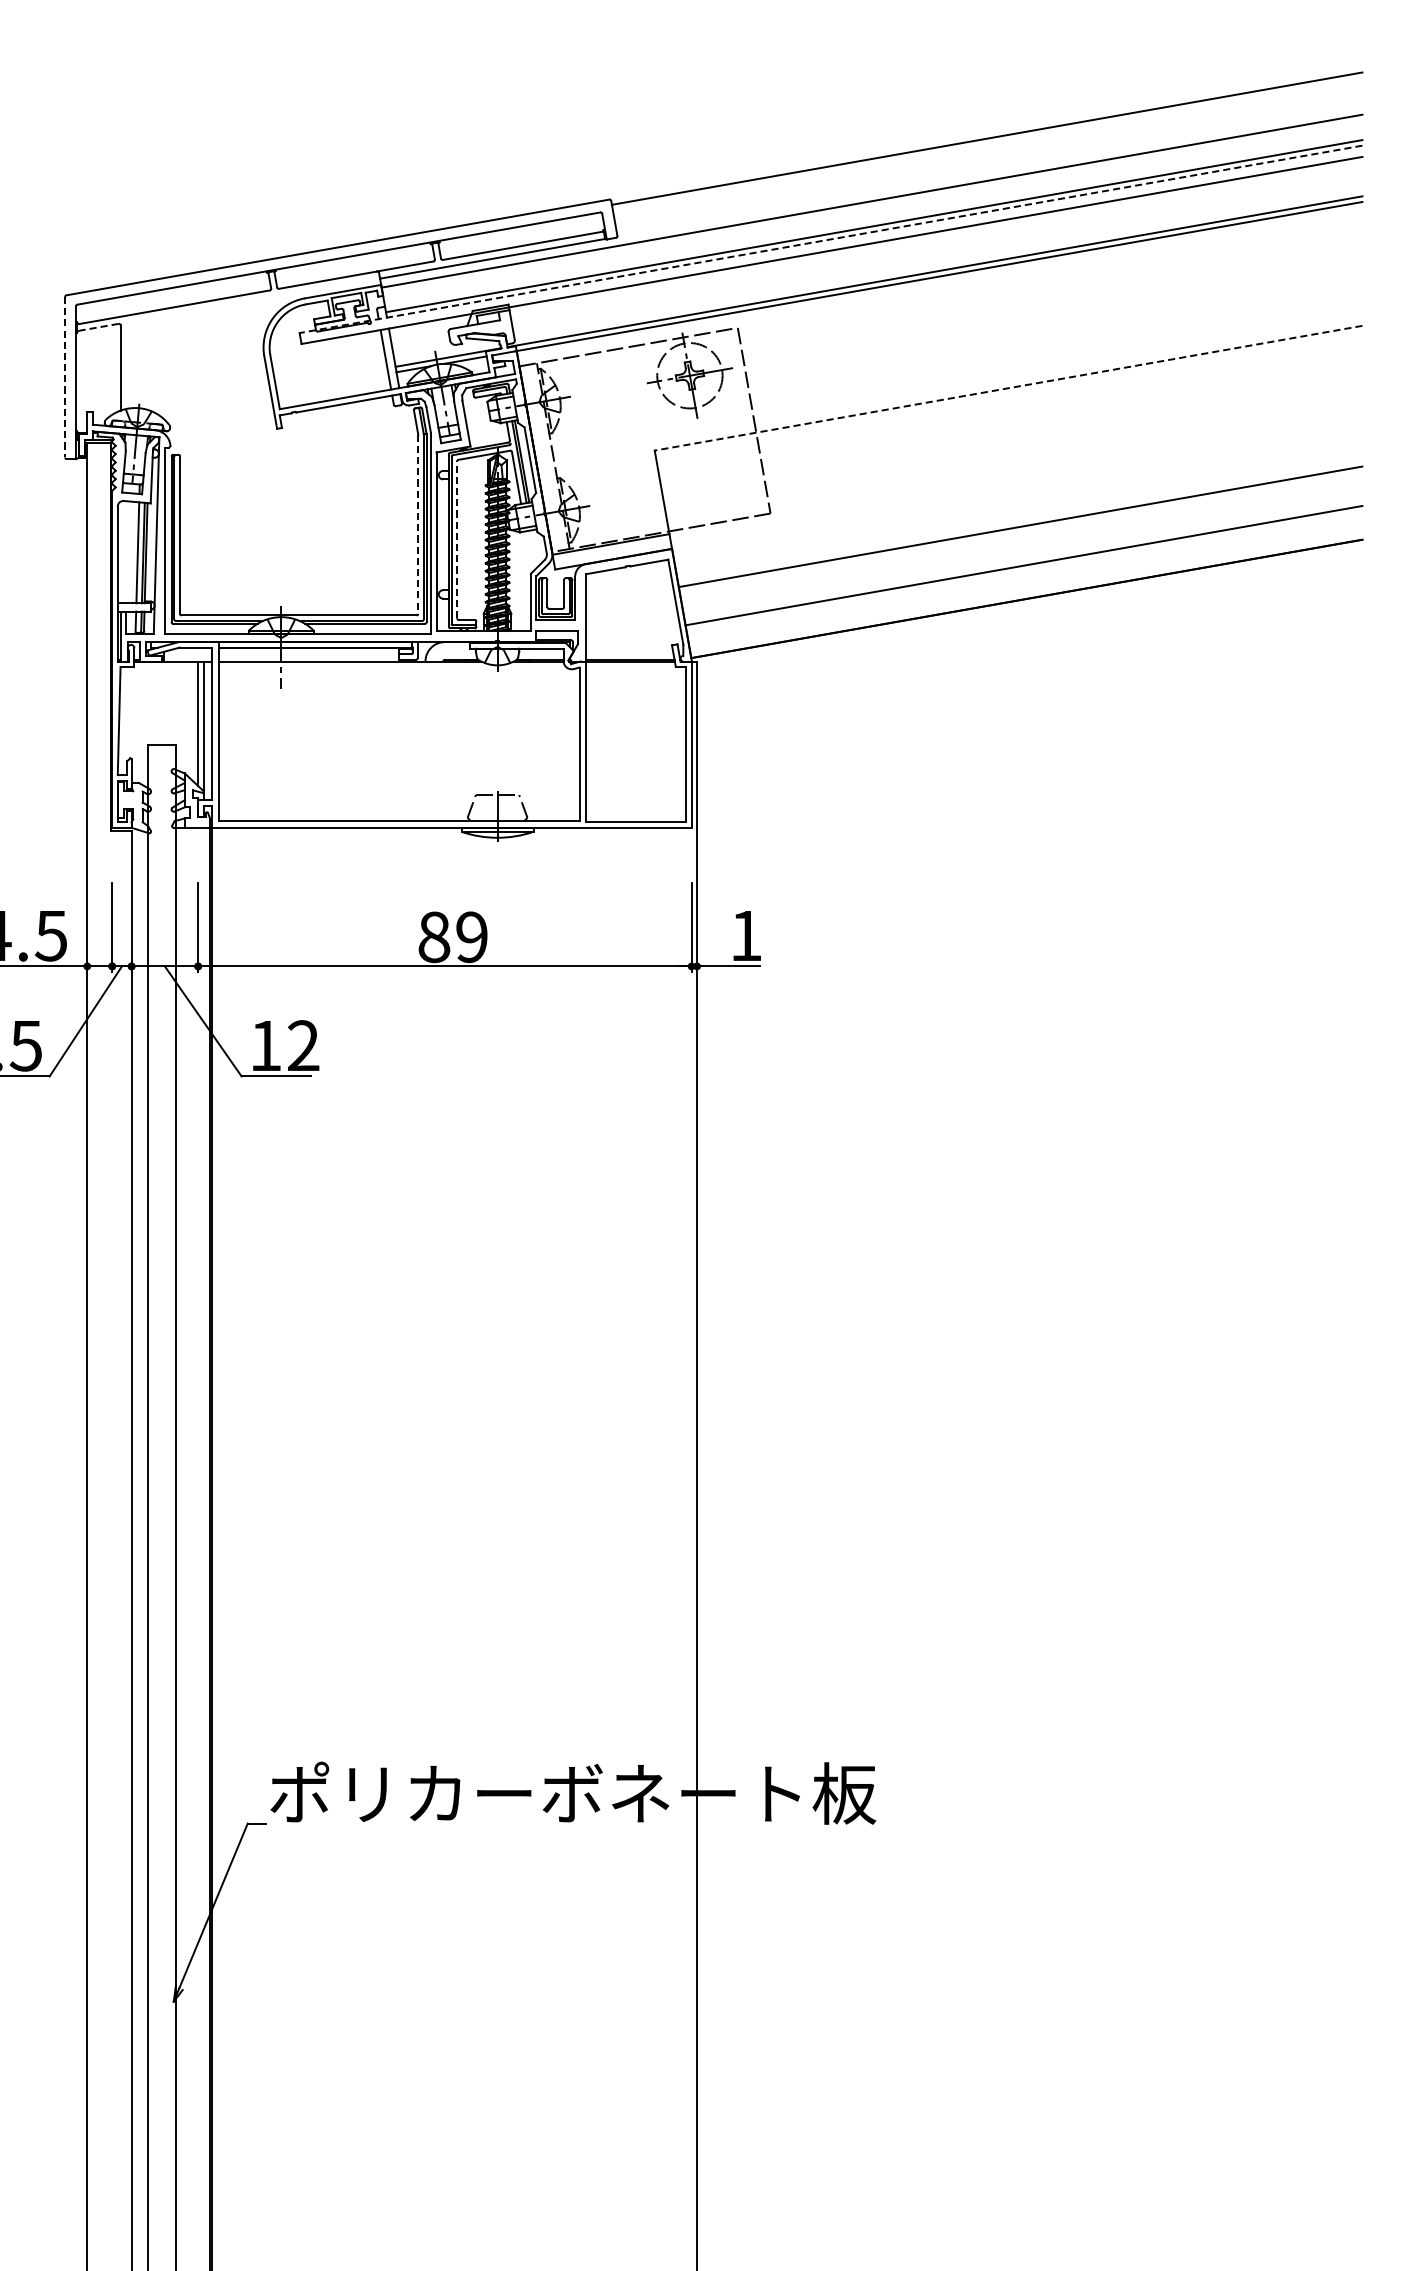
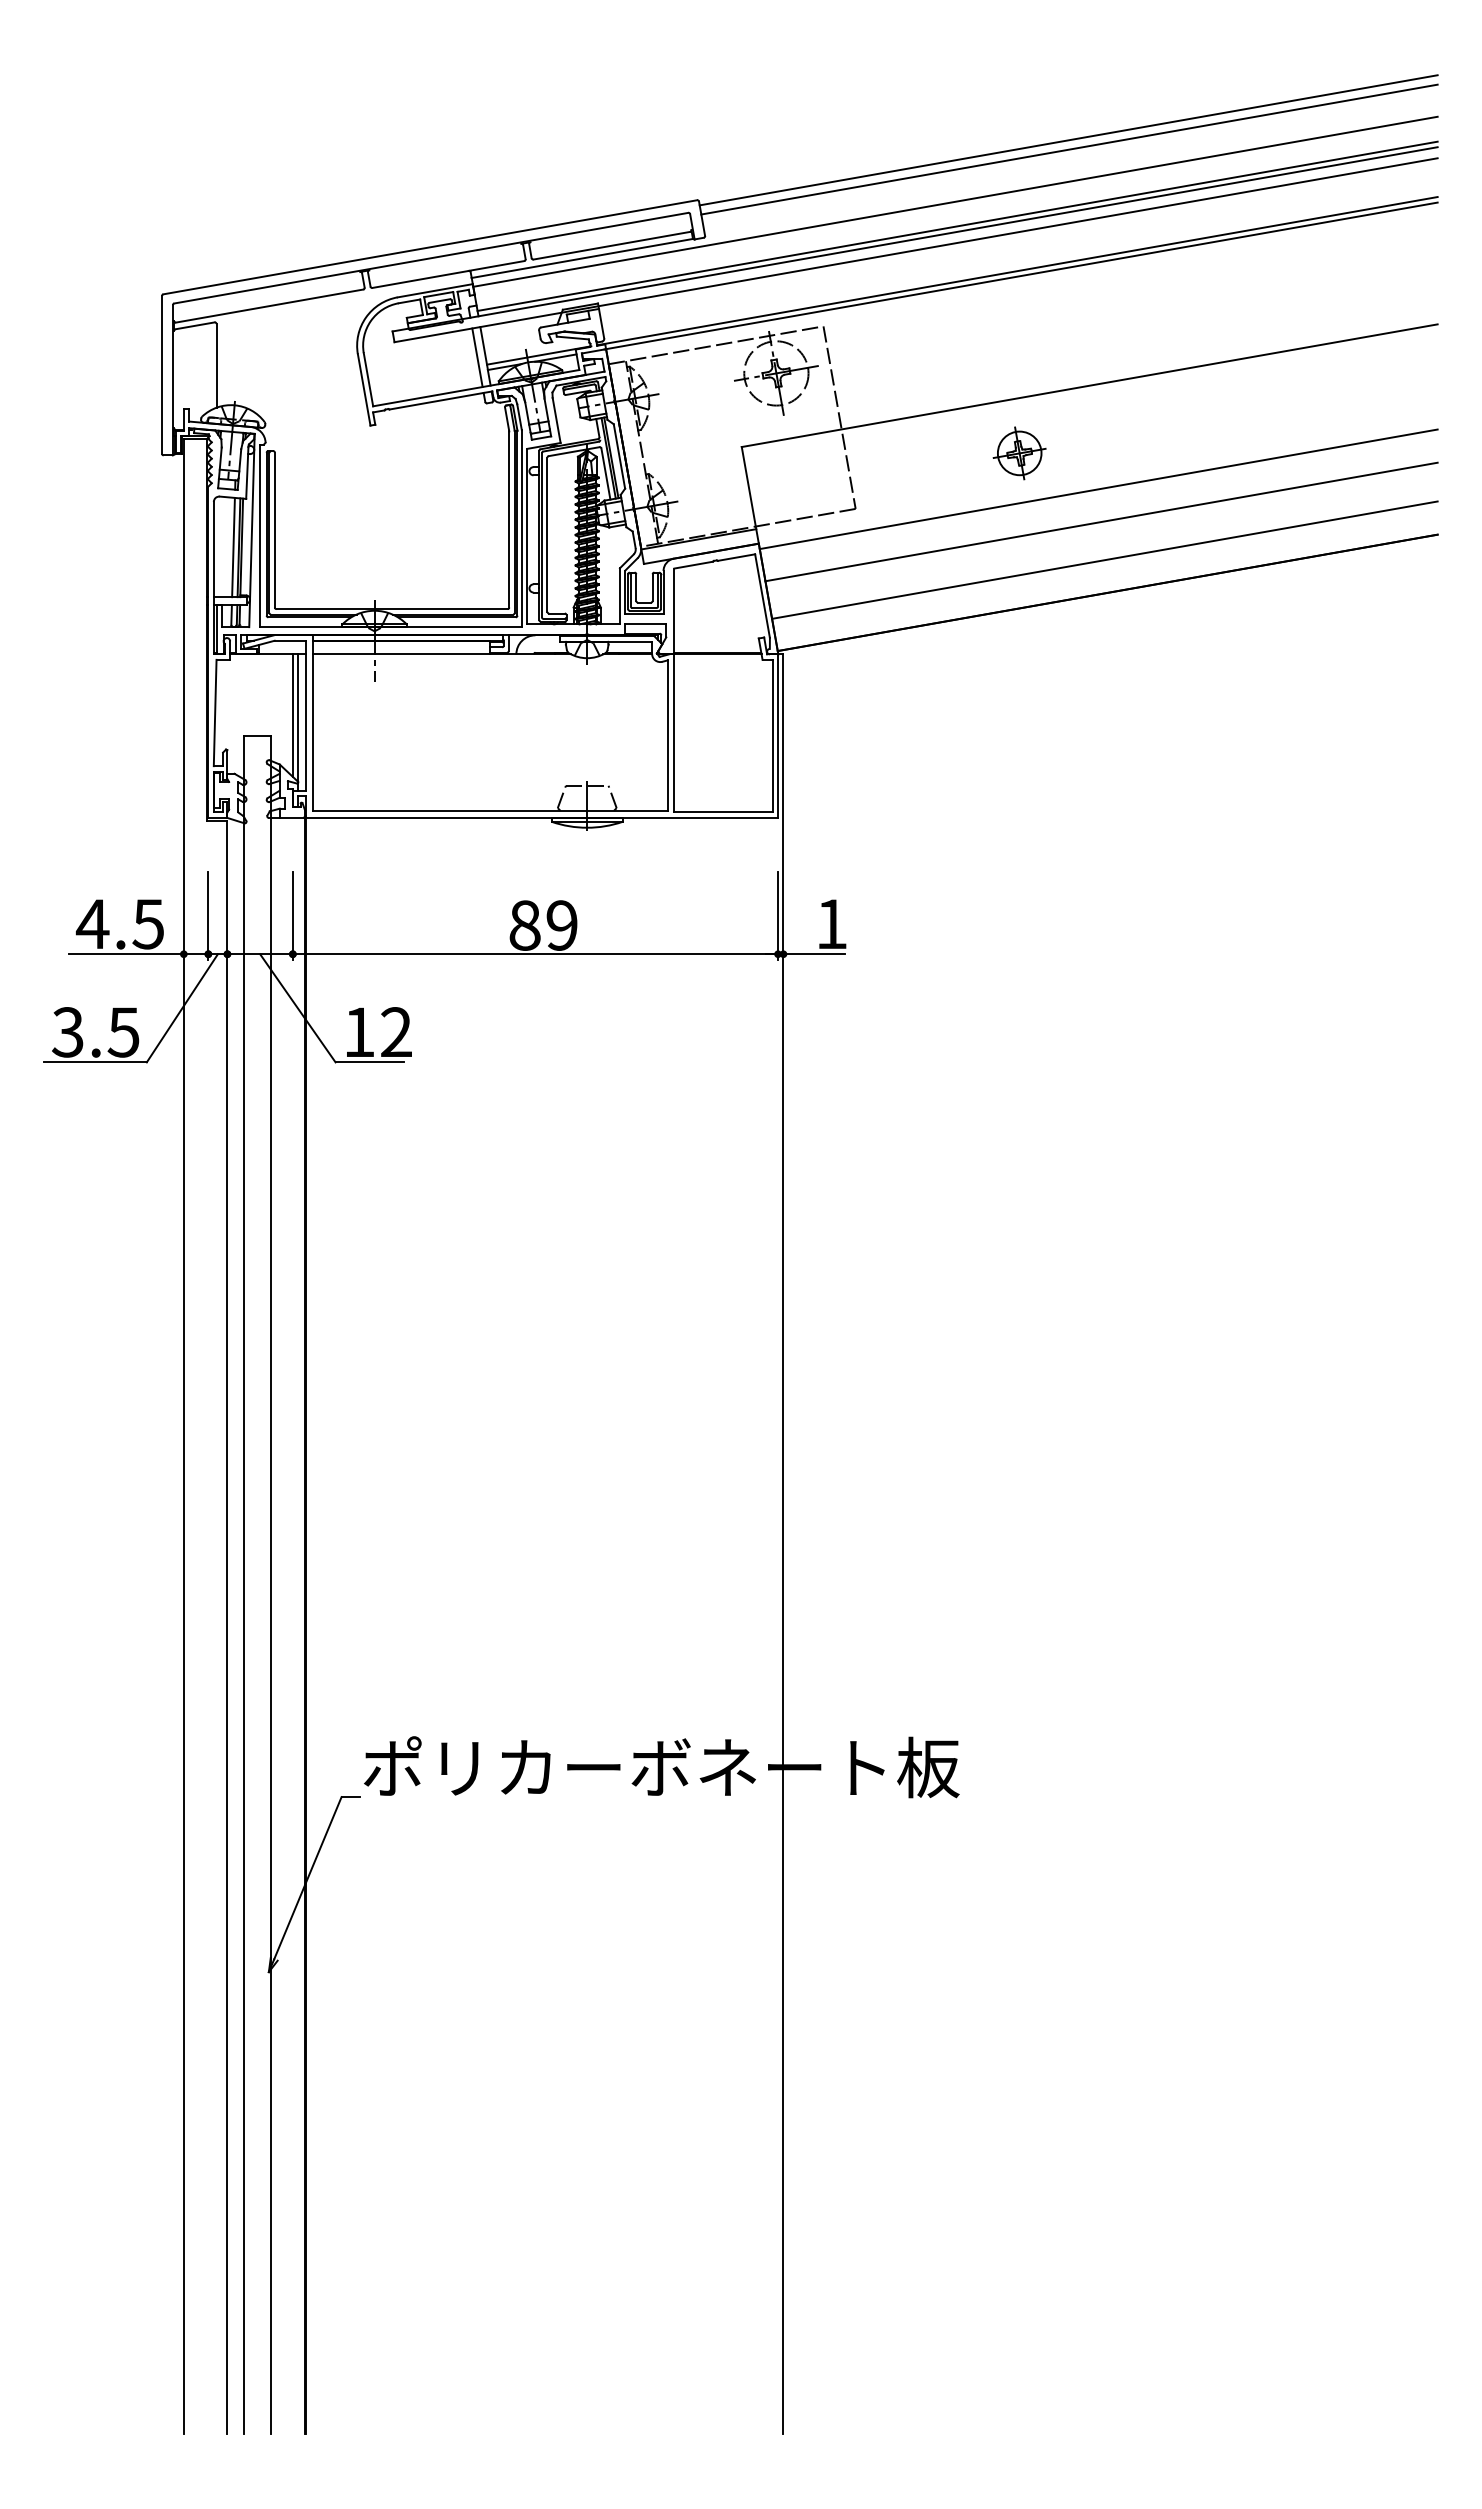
line: (988, 148) -> (1069, 149), added
line: (831, 239) -> (915, 239), dashed -> solid
line: (99, 327) -> (195, 325), dashed -> solid
line: (65, 376) -> (162, 374), dashed -> solid
line: (1008, 388) -> (1089, 385), dashed -> solid
part: (937, 457) -> (1019, 453), added
line: (1017, 493) -> (1098, 489), added
line: (418, 524) -> (509, 519), dashed -> solid
line: (457, 539) -> (547, 534), dashed -> solid

